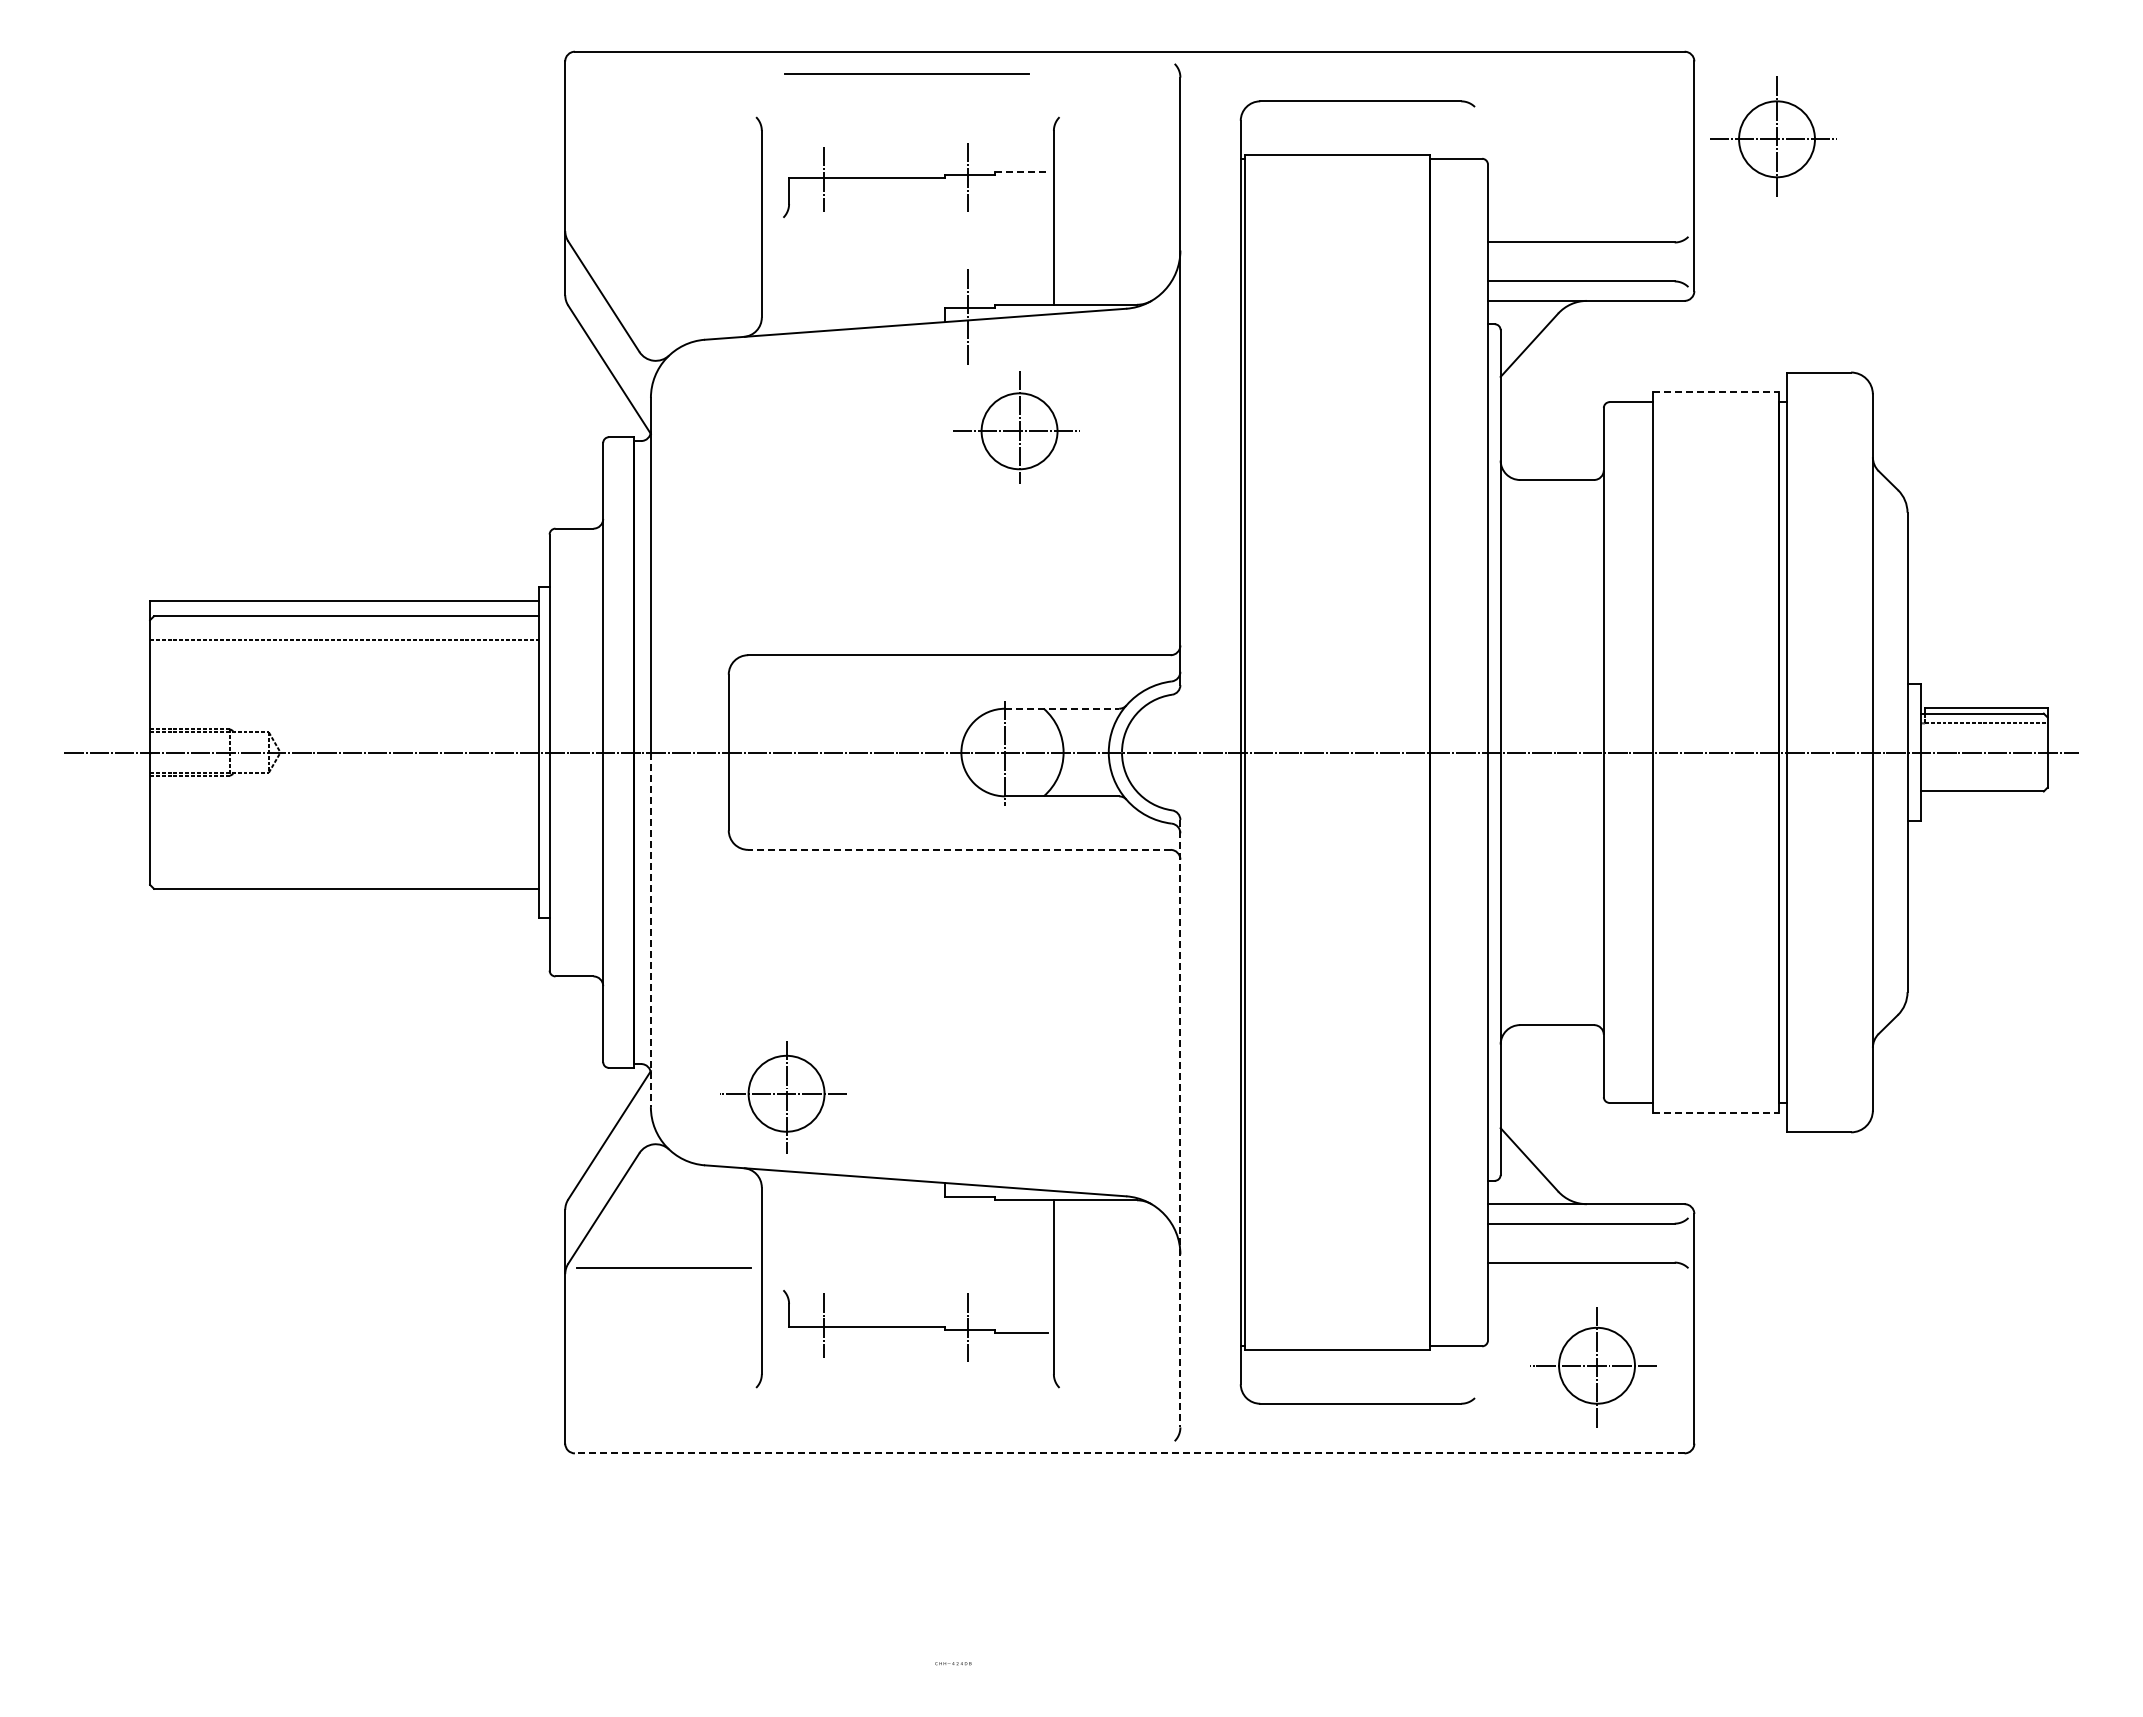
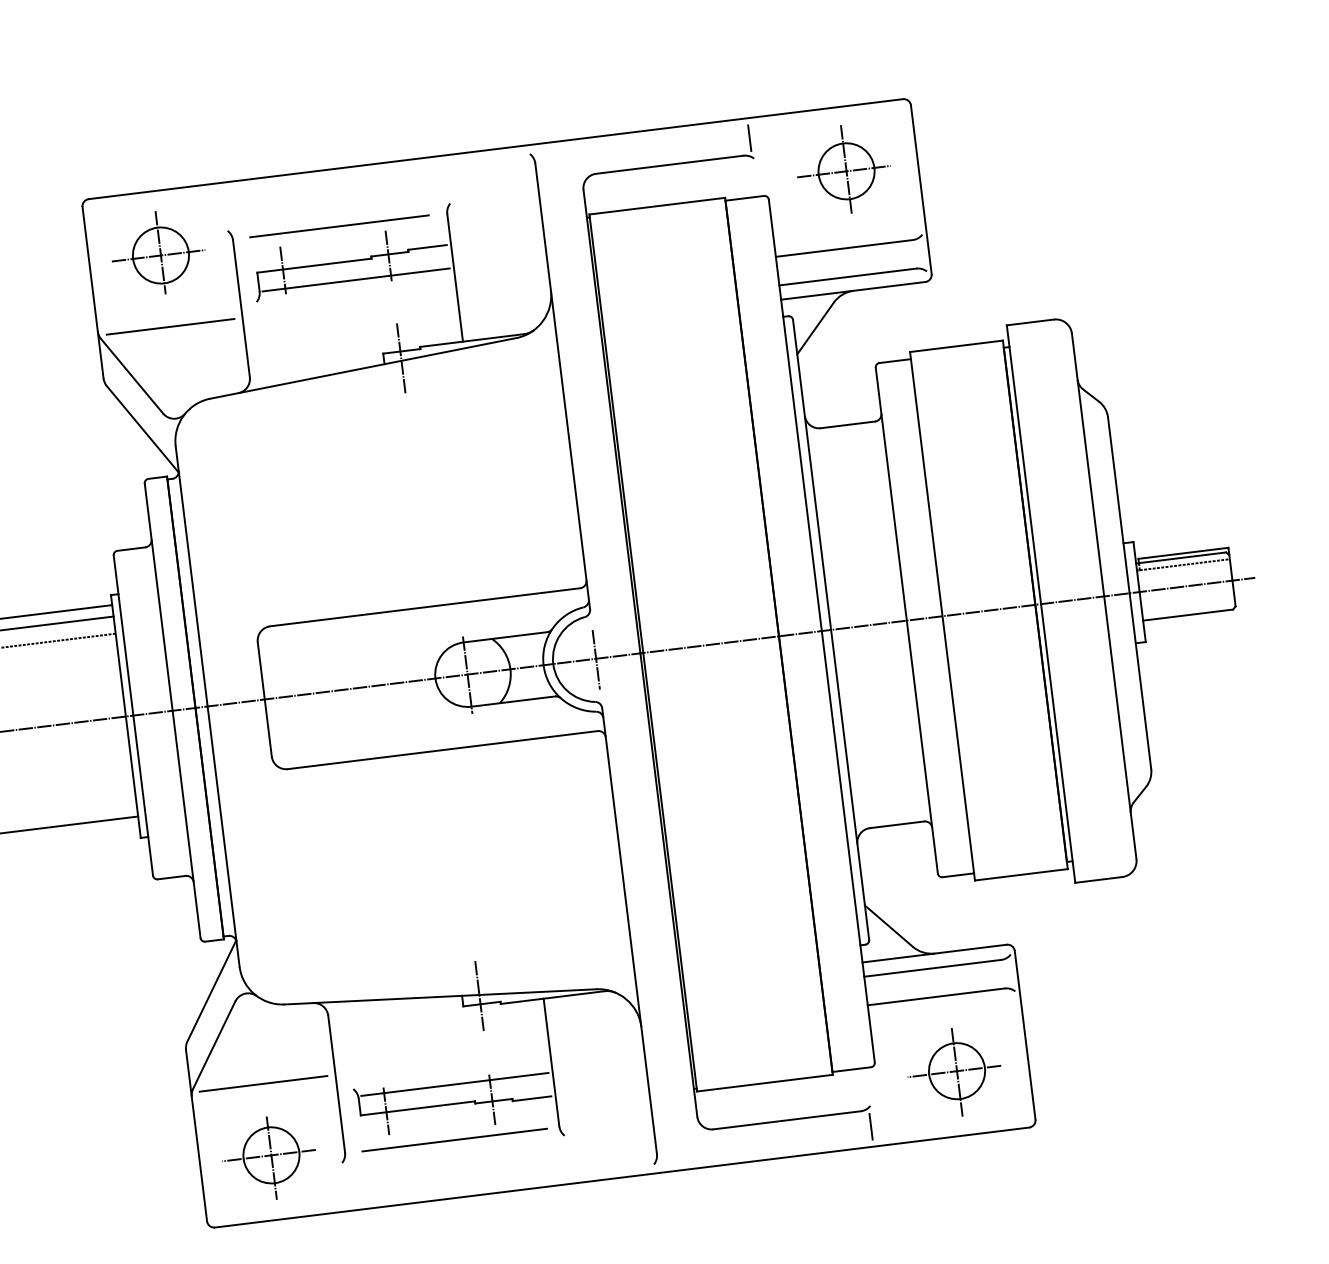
line: (906, 73) -> (339, 226), moved
line: (1472, 78) -> (749, 137), added
part: (1773, 136) -> (843, 169), moved
line: (1022, 172) -> (428, 247), dashed -> solid
line: (920, 204) -> (356, 280), added
line: (663, 236) -> (170, 326), added
line: (1716, 392) -> (957, 346), dashed -> solid
part: (1016, 427) -> (158, 252), moved
line: (1062, 708) -> (505, 637), dashed -> solid
line: (1180, 753) -> (596, 659), added
line: (958, 849) -> (442, 749), dashed -> solid
line: (650, 930) -> (223, 837), dashed -> solid
part: (783, 1097) -> (269, 1158), moved
line: (1716, 1112) -> (1021, 874), dashed -> solid
line: (1180, 1123) -> (629, 930), dashed -> solid
line: (968, 1186) -> (479, 996), added
line: (920, 1300) -> (454, 1084), added
line: (911, 1375) -> (454, 1140), added
line: (1472, 1425) -> (871, 1126), added
line: (1129, 1453) -> (621, 1177), dashed -> solid

